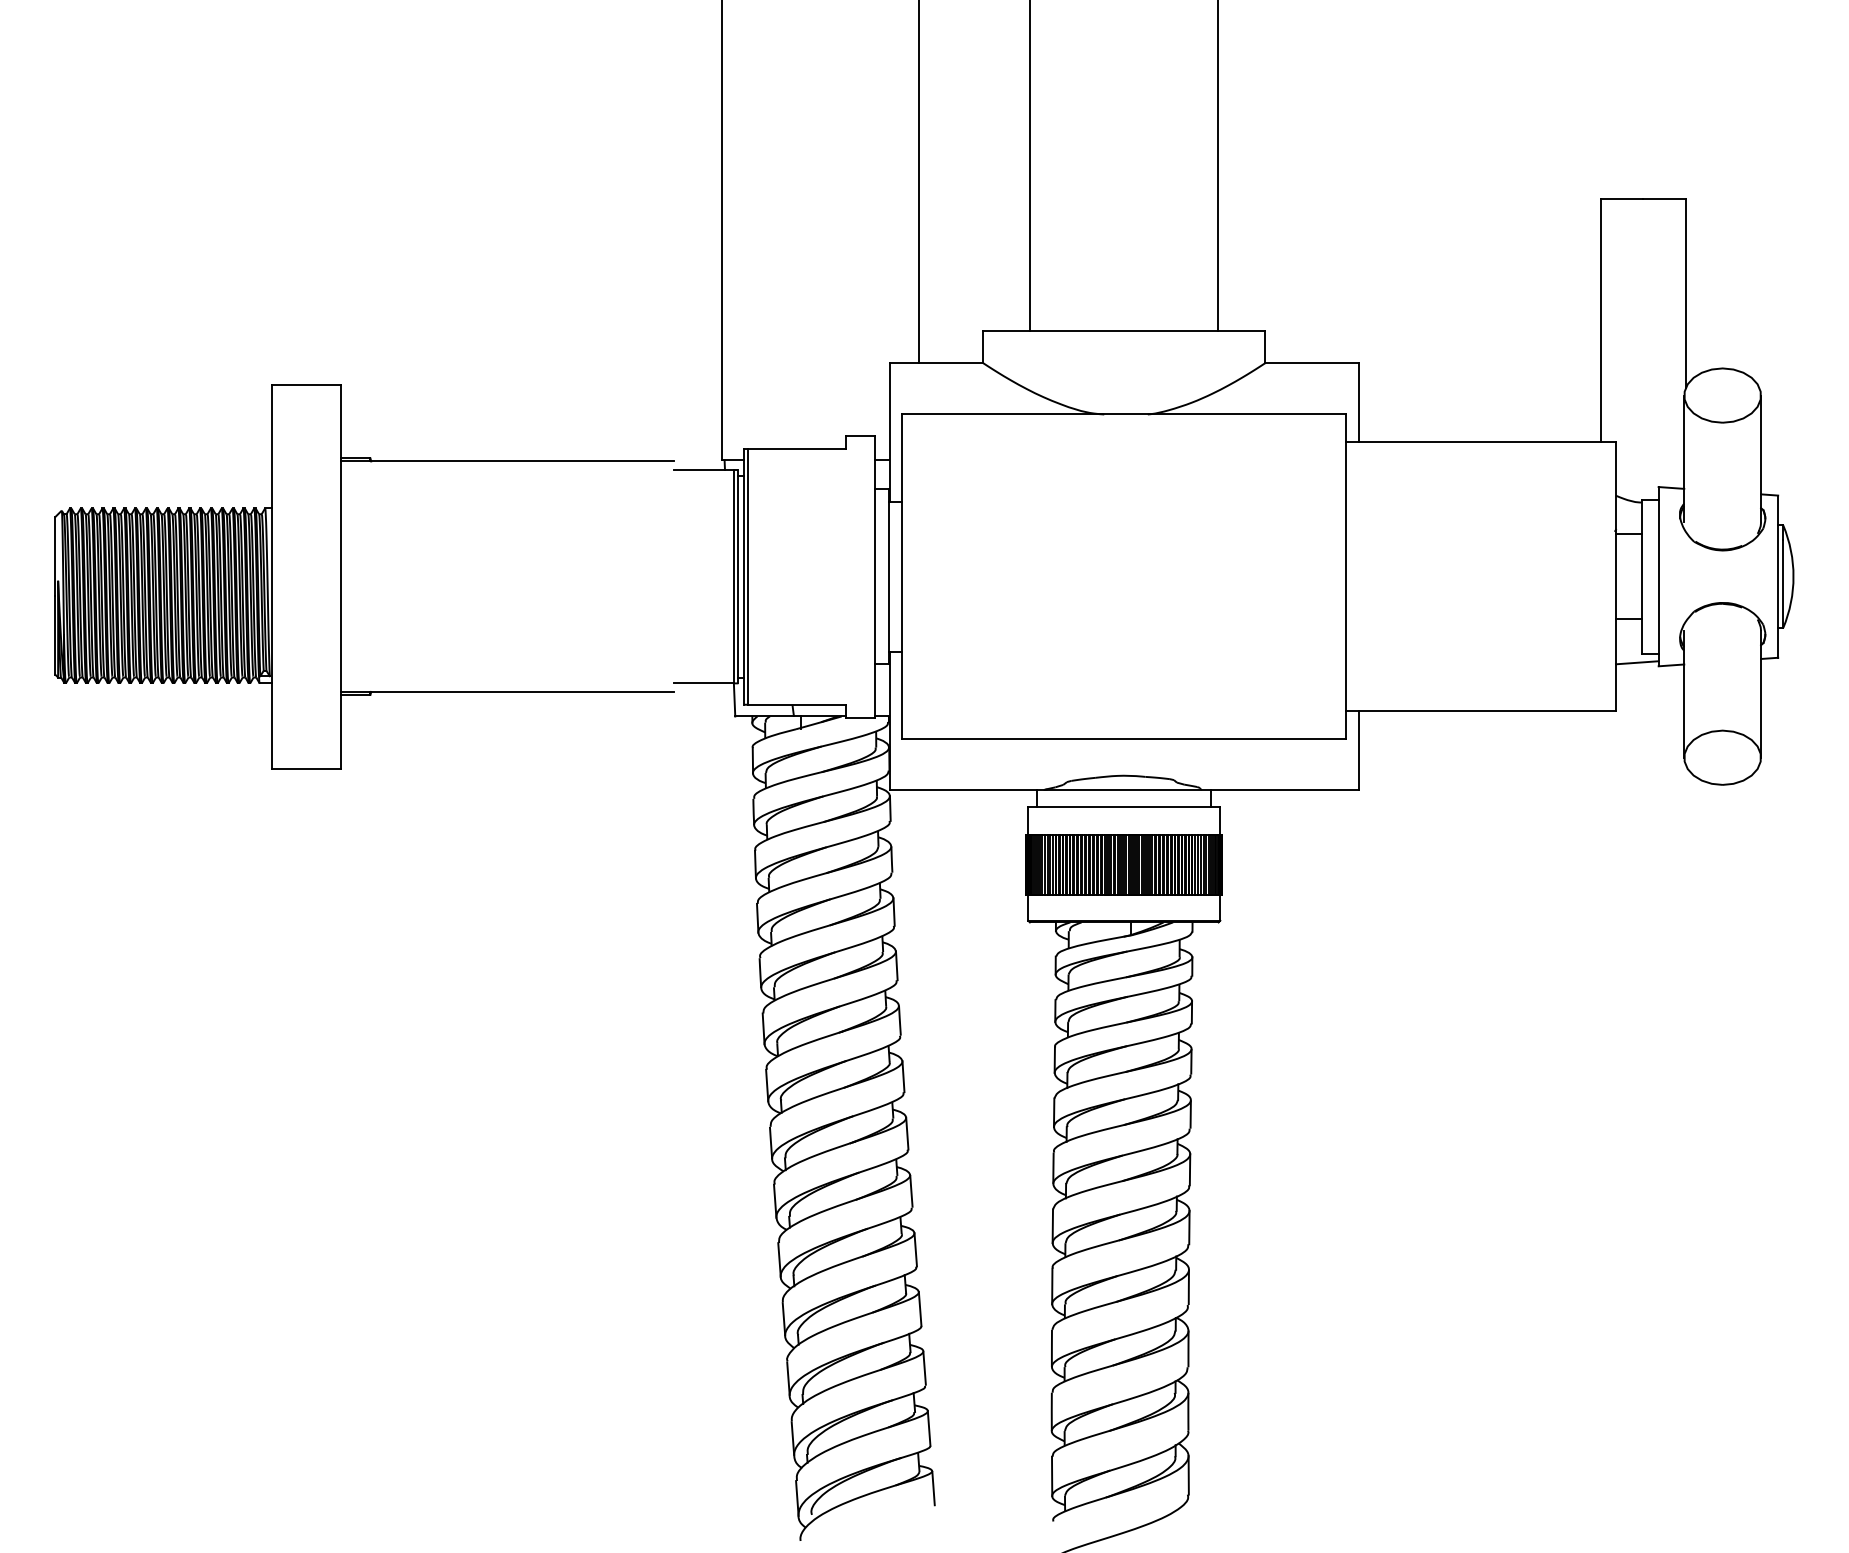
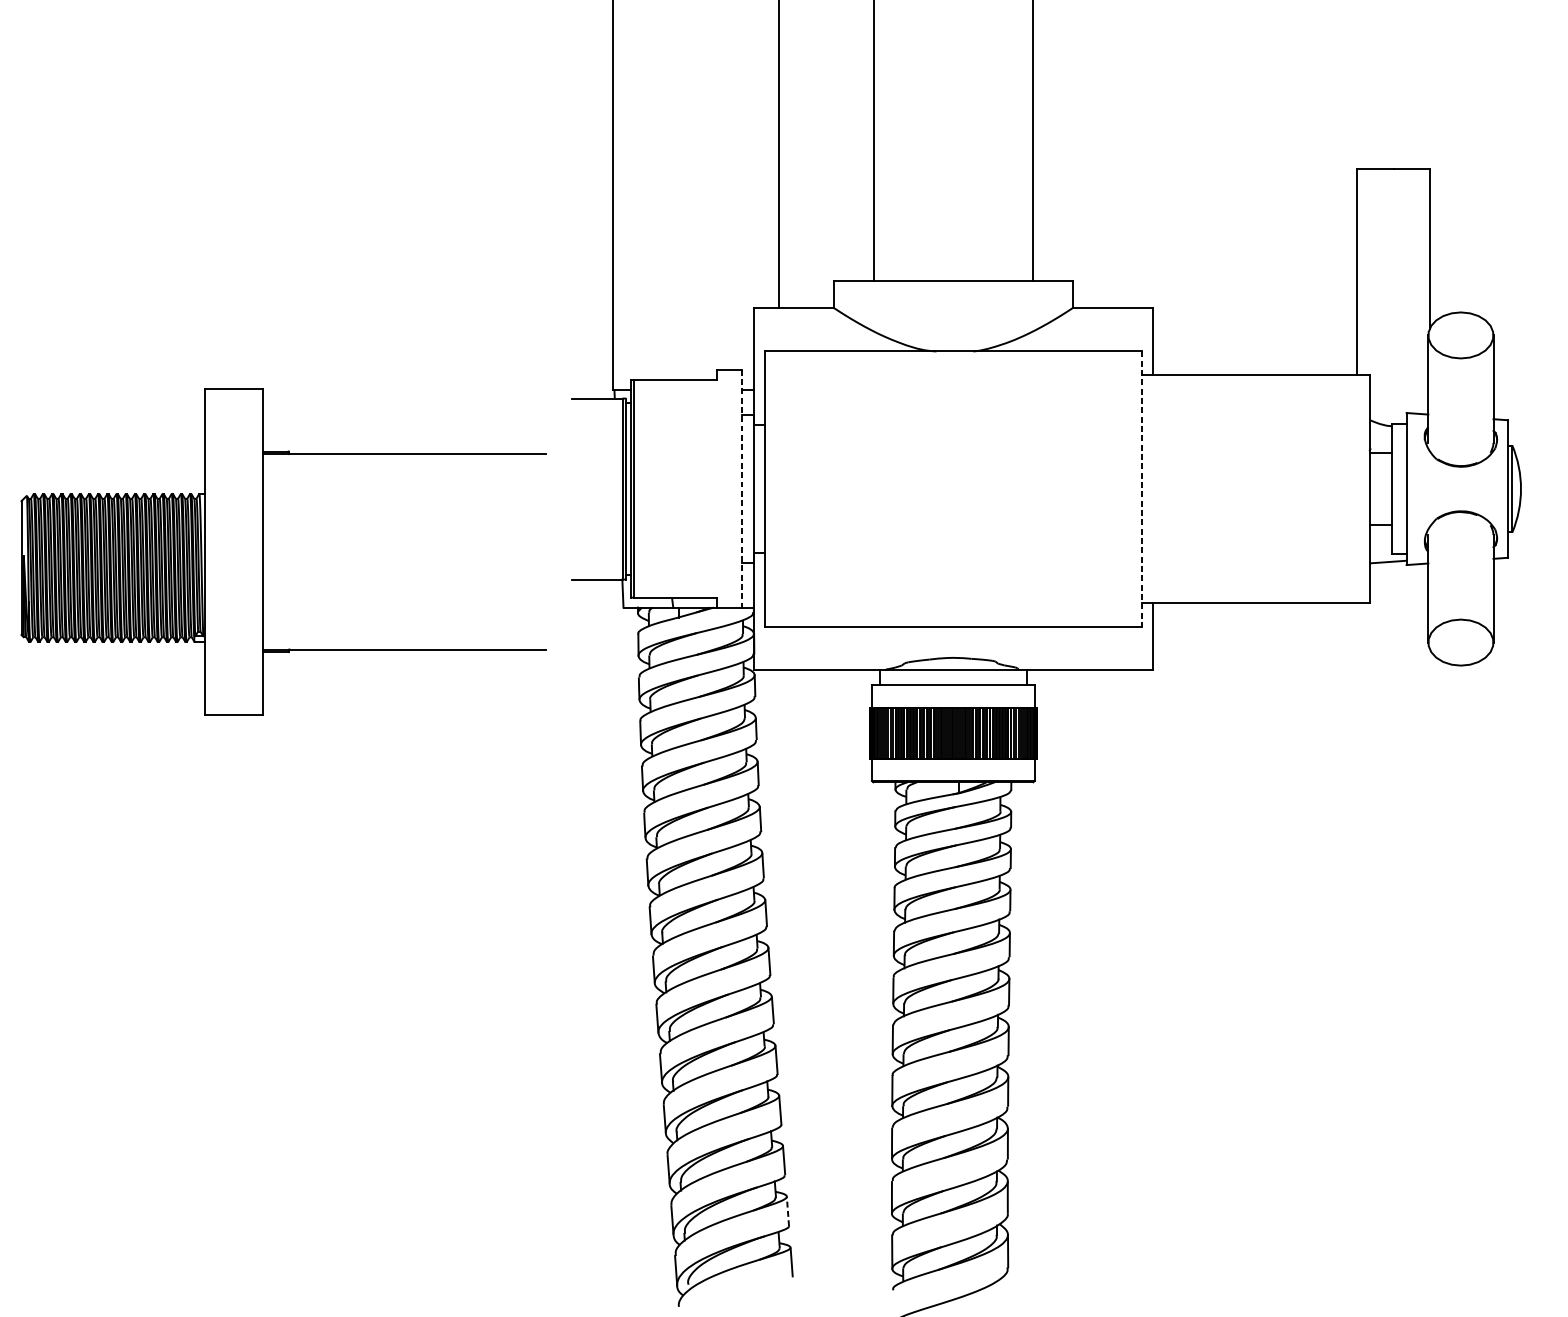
part: (341, 576) -> (264, 551), moved
line: (874, 576) -> (741, 488), solid -> dashed
line: (1346, 577) -> (1141, 489), solid -> dashed
line: (929, 1427) -> (788, 1210), solid -> dashed

